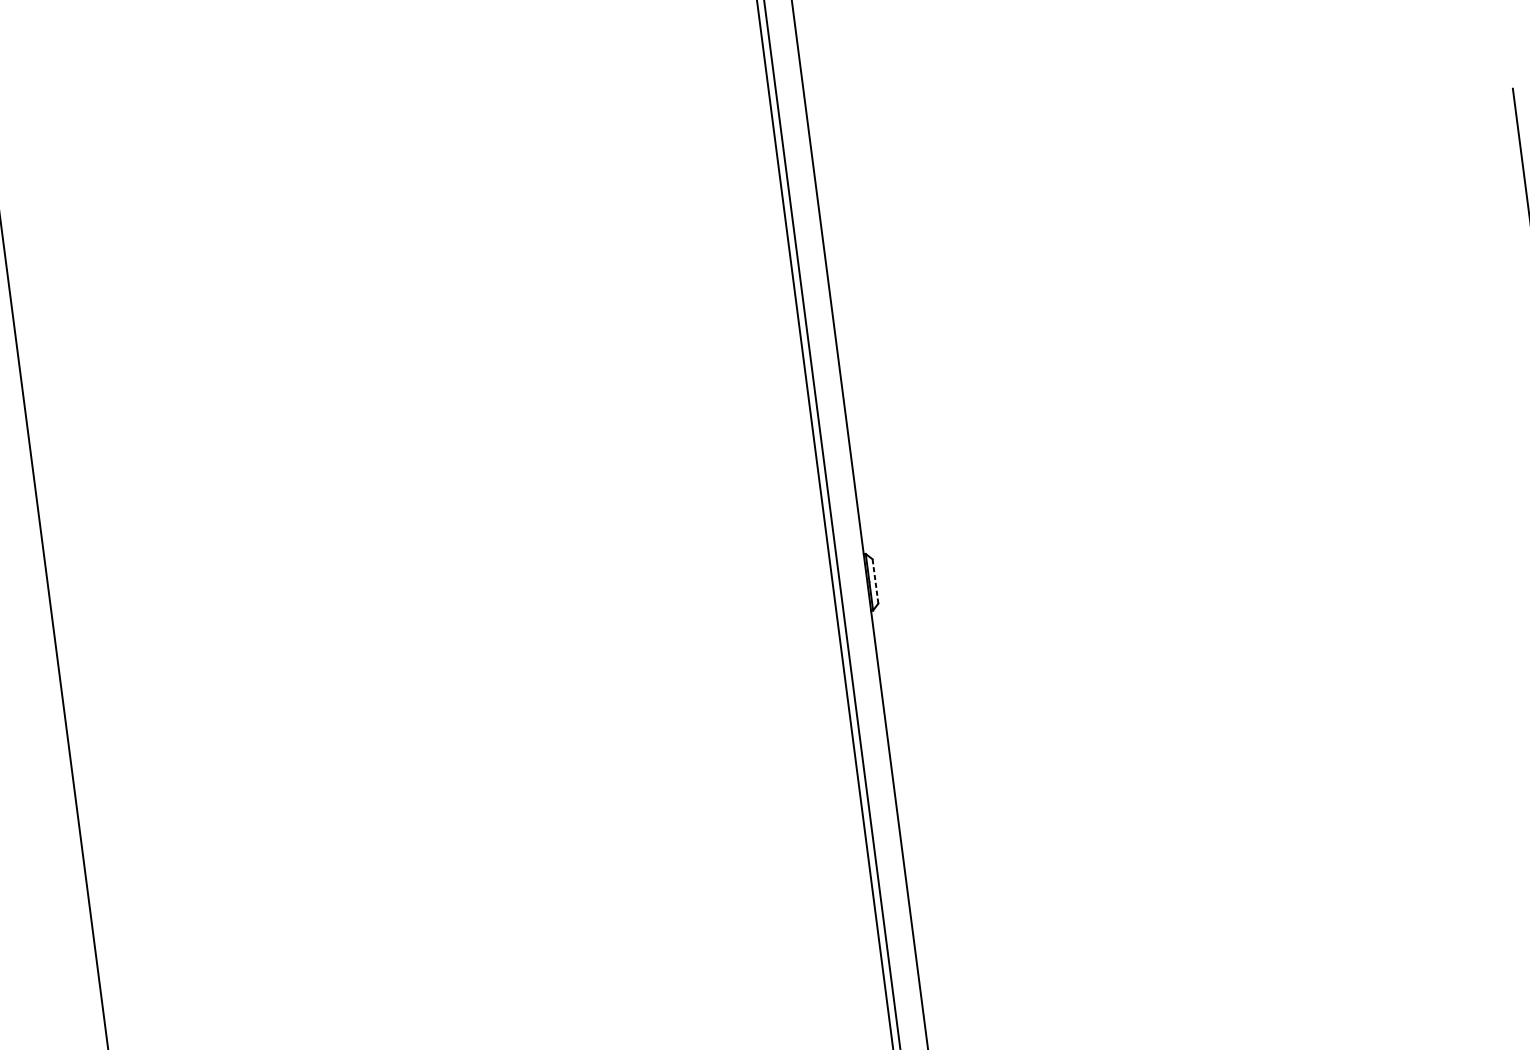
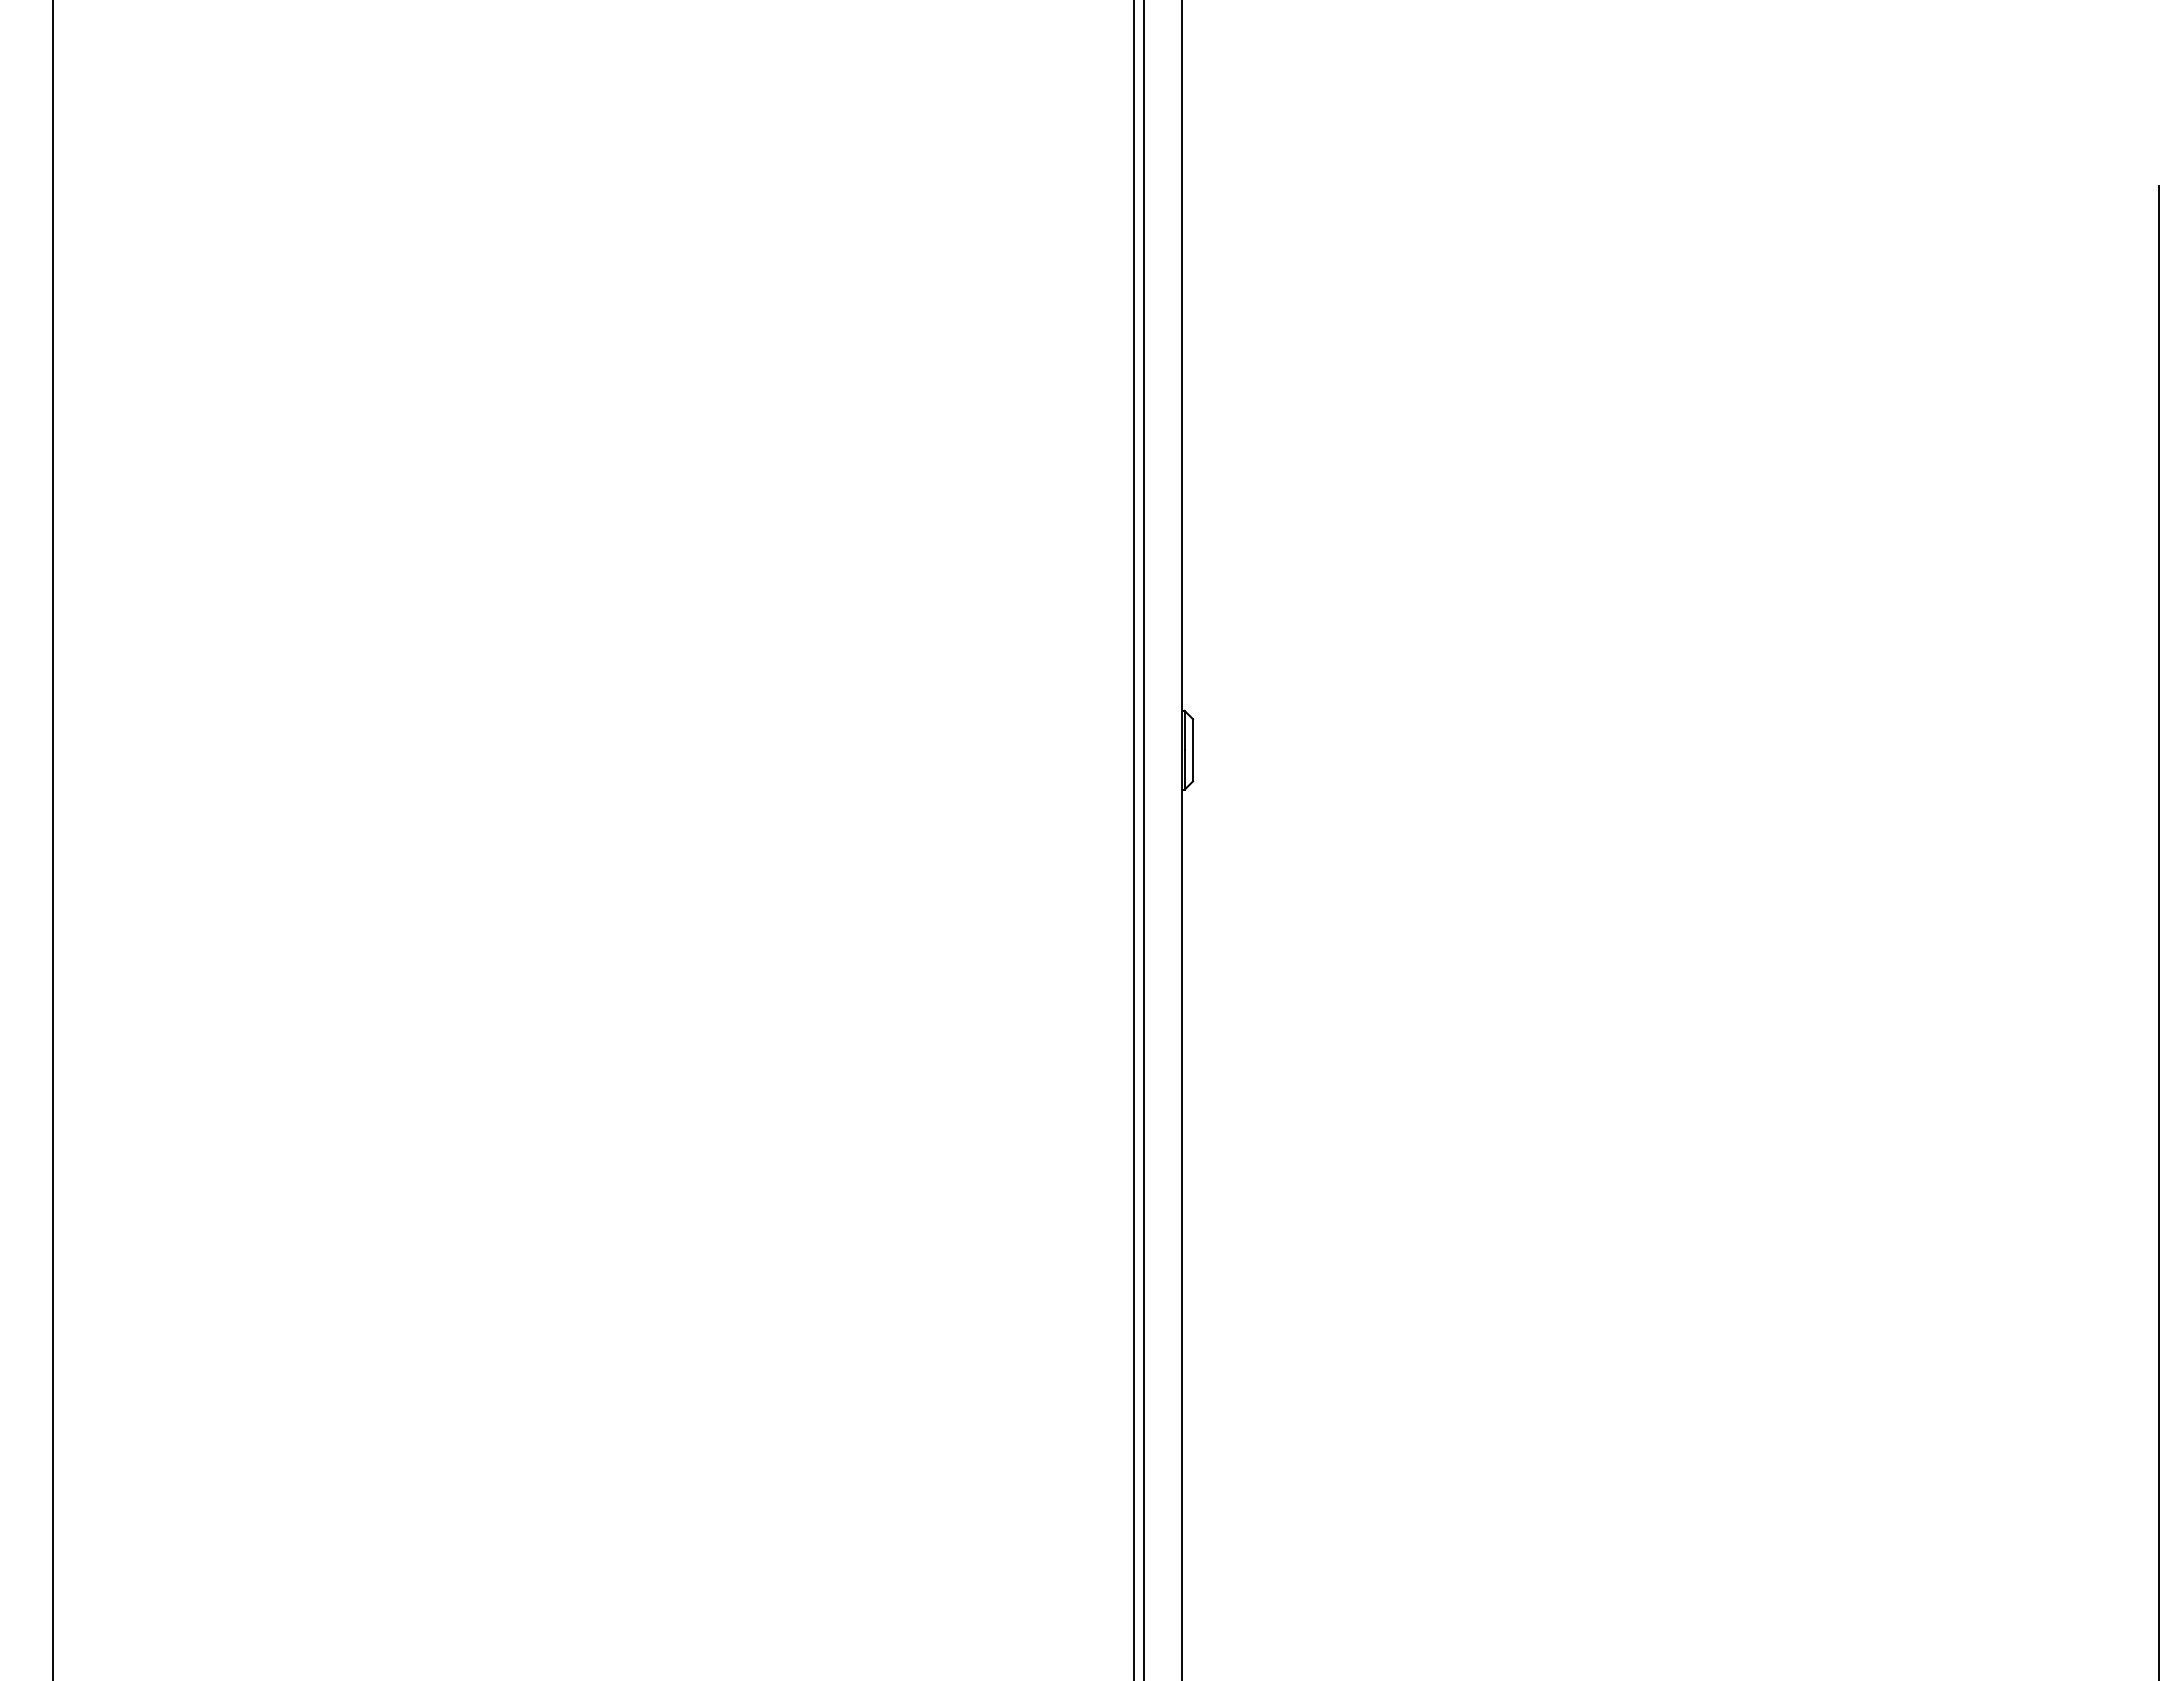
line: (875, 581) -> (1193, 750), dashed -> solid

